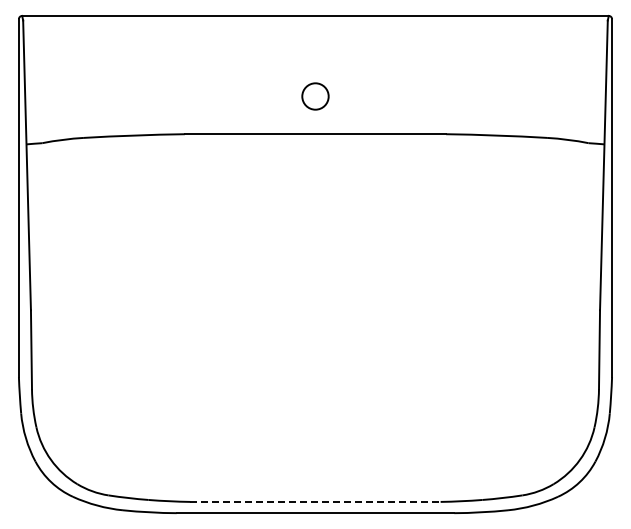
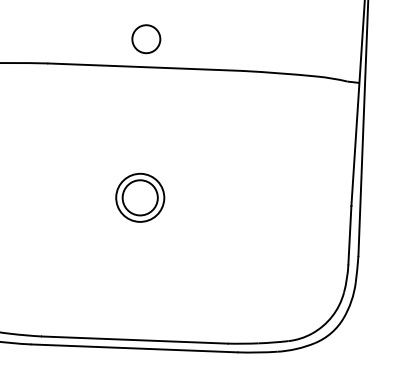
circle: (315, 96) -> (146, 39), size x1.43
part: (315, 310) -> (140, 198), added
line: (316, 501) -> (135, 339), dashed -> solid

